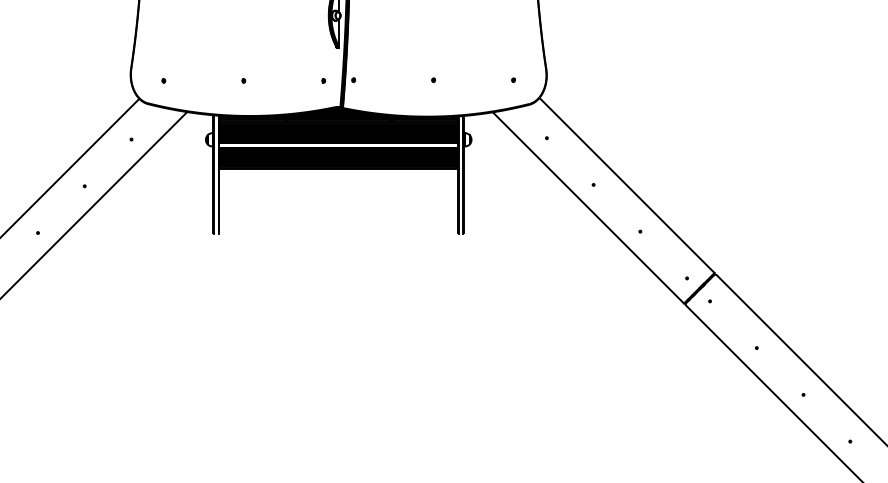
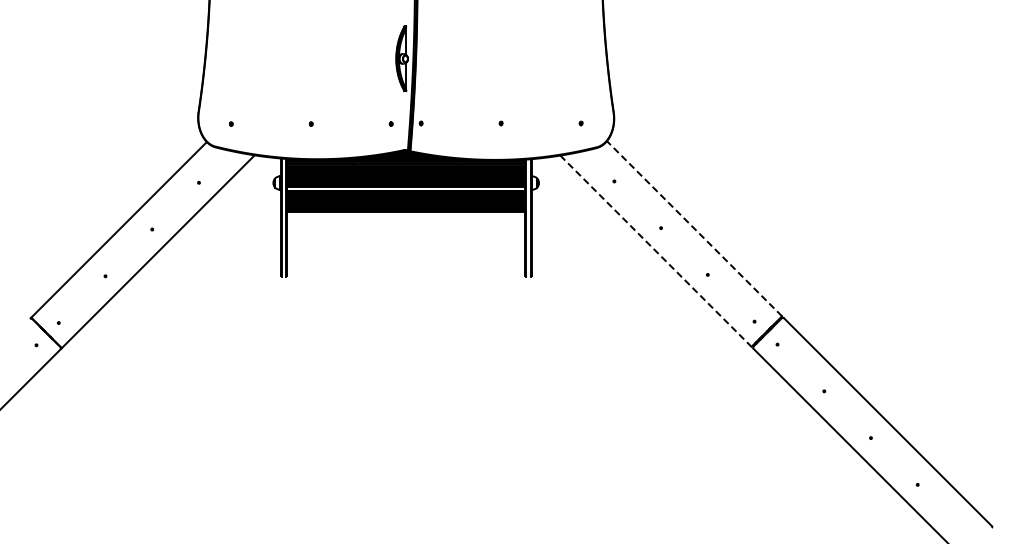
line: (627, 185) -> (694, 228), solid -> dashed
line: (589, 208) -> (656, 251), solid -> dashed

